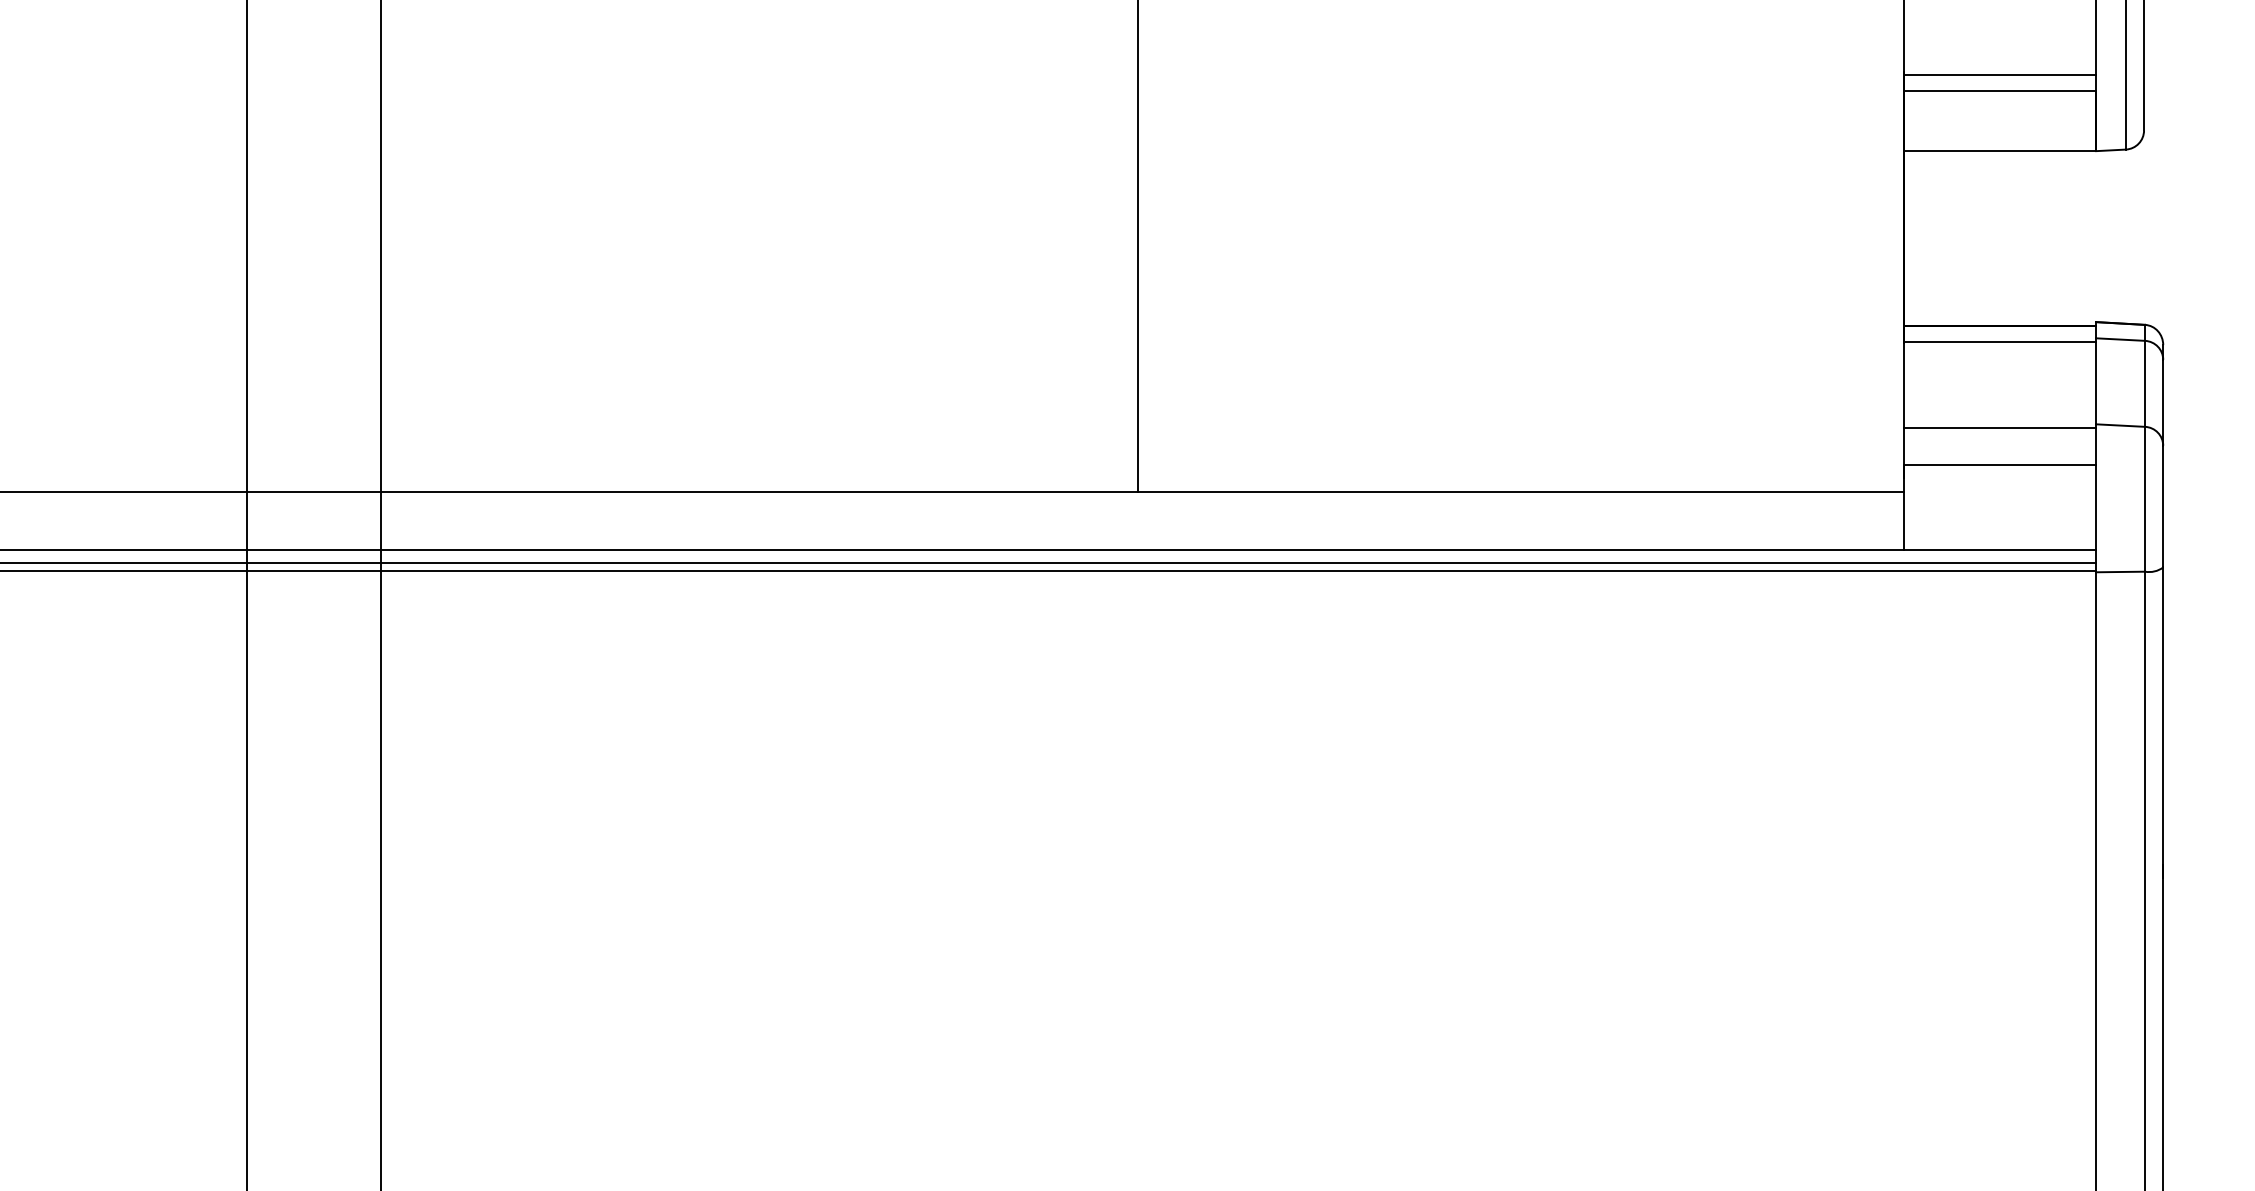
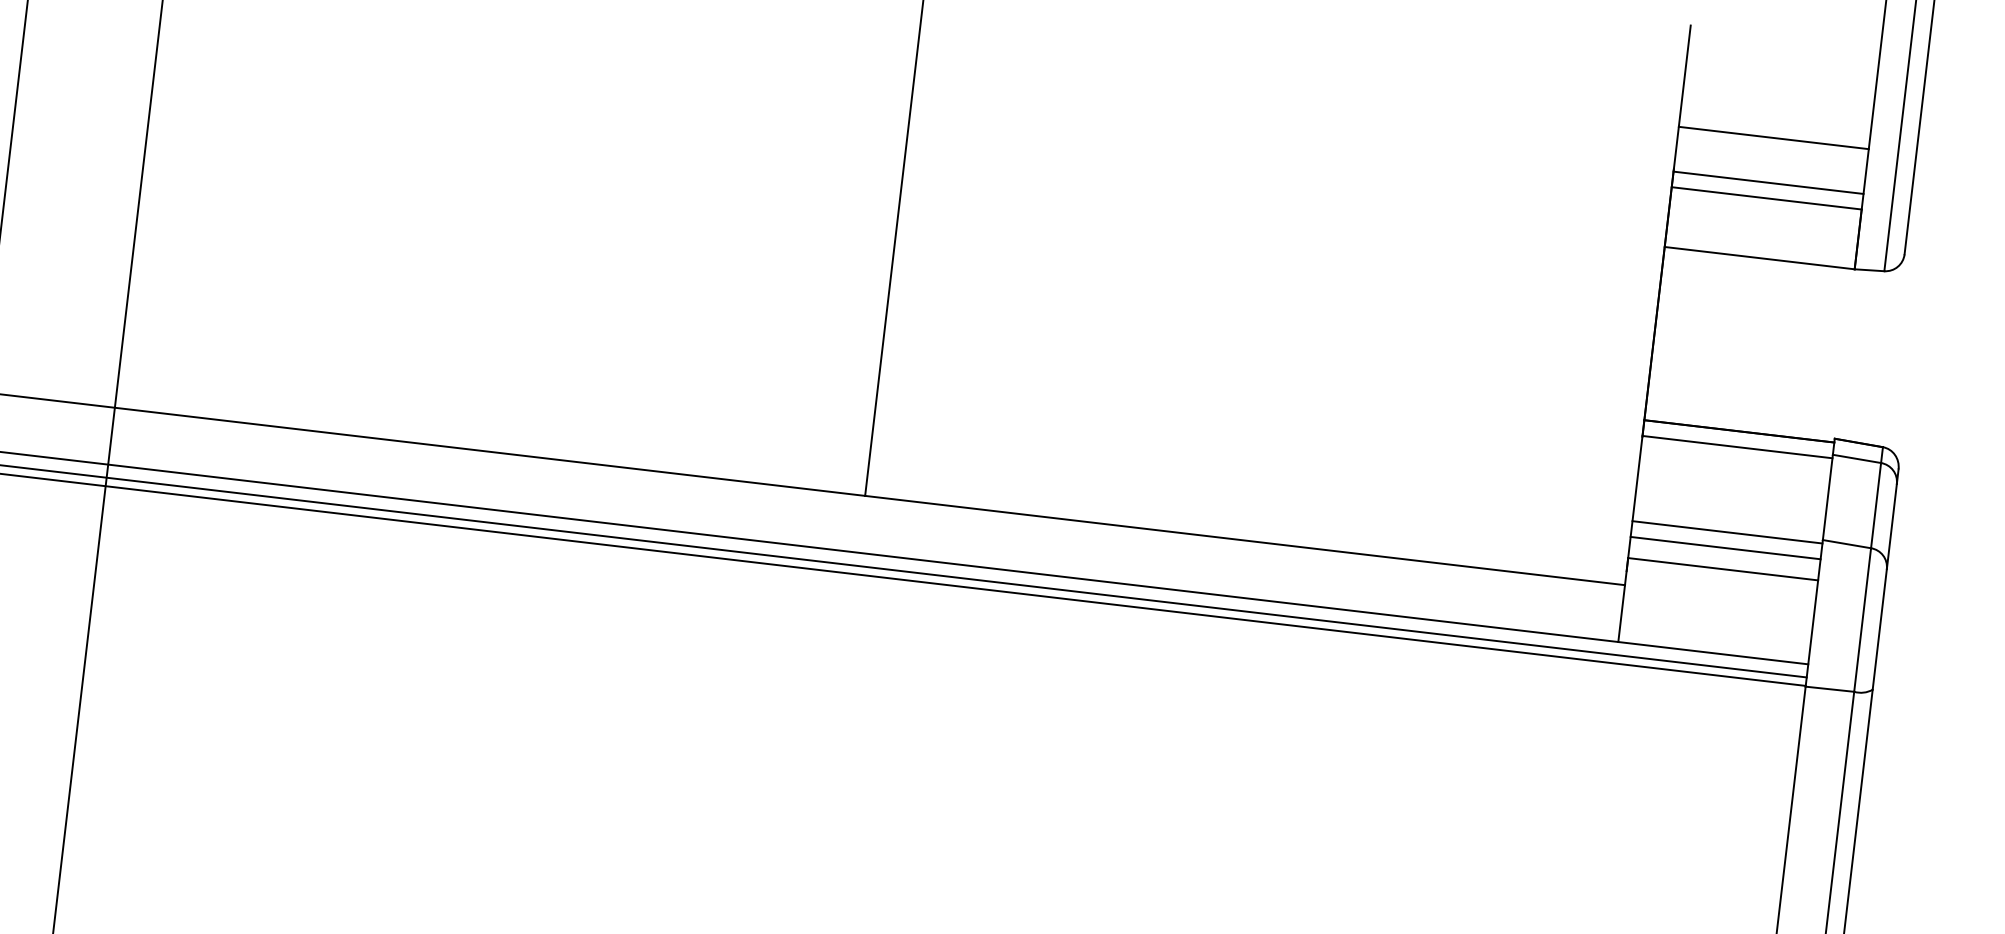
line: (2000, 29) -> (1774, 137), added
line: (2000, 443) -> (1725, 547), added

